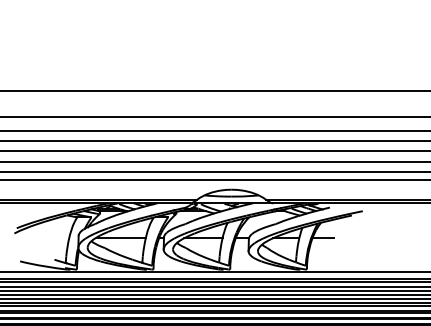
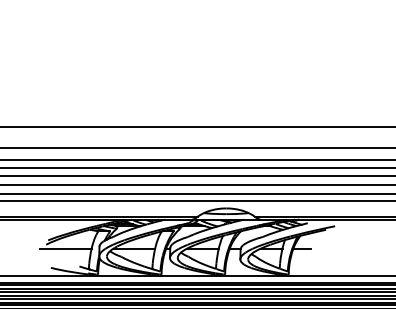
line: (37, 238) -> (65, 248), added

